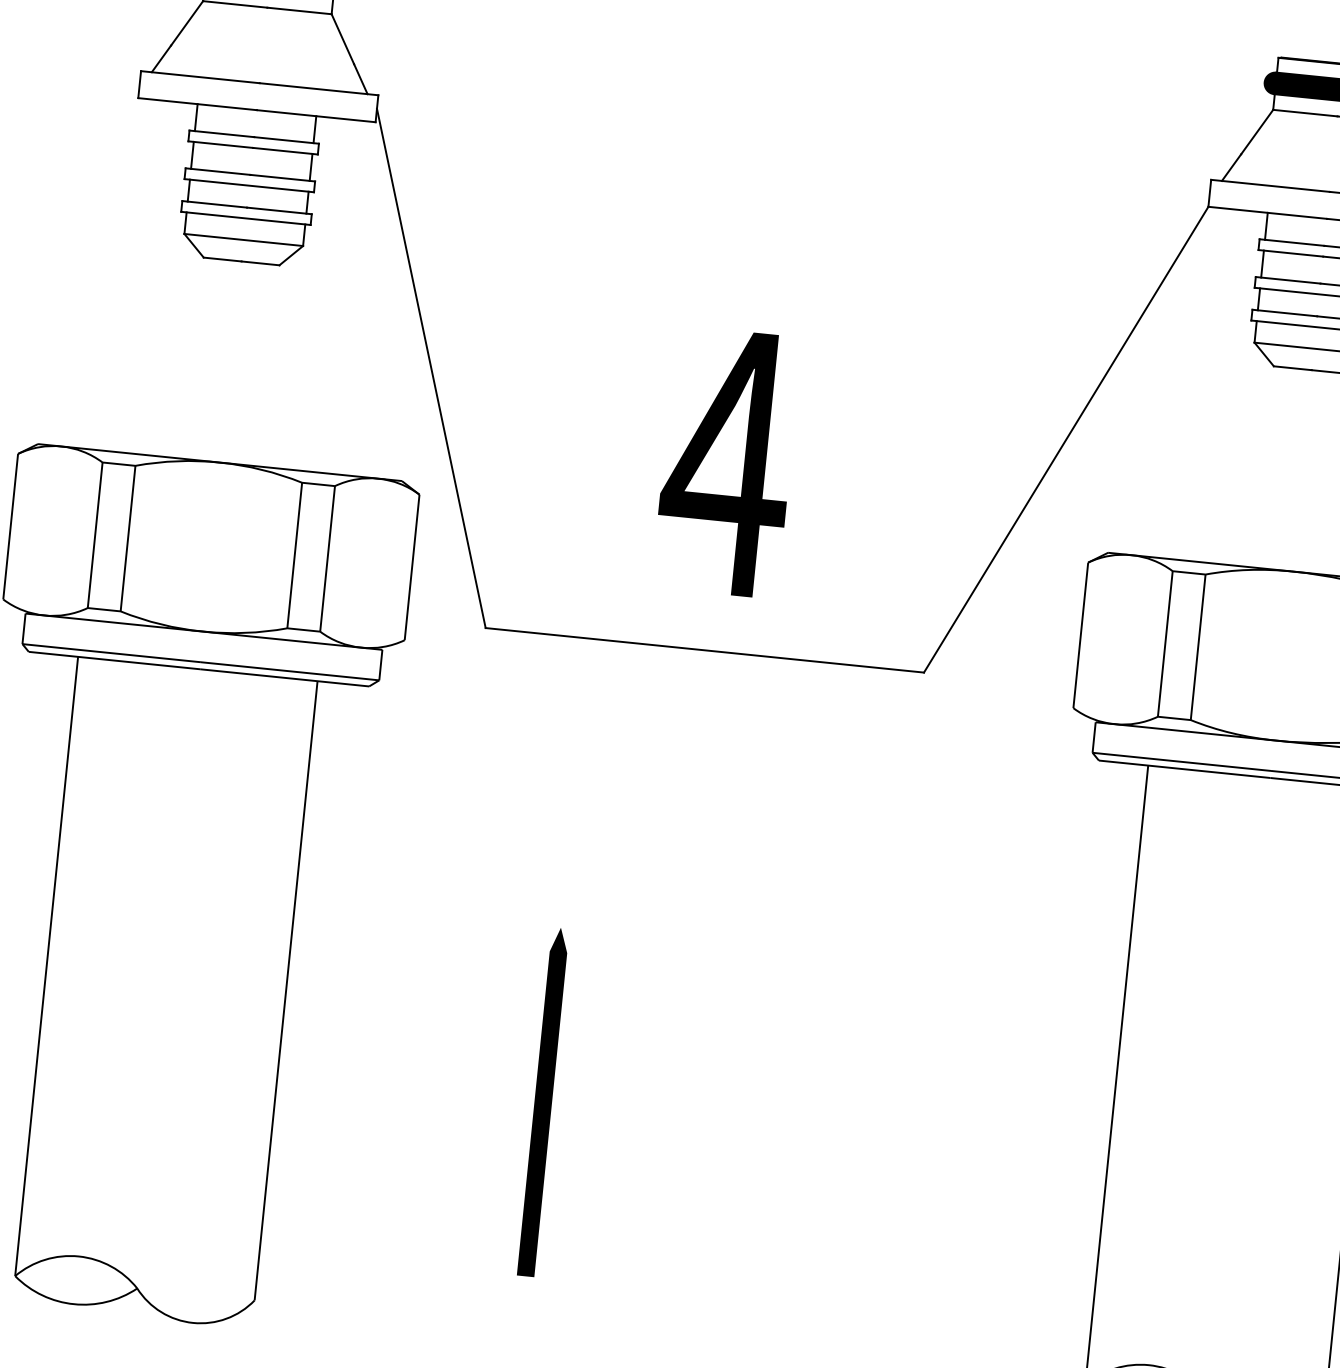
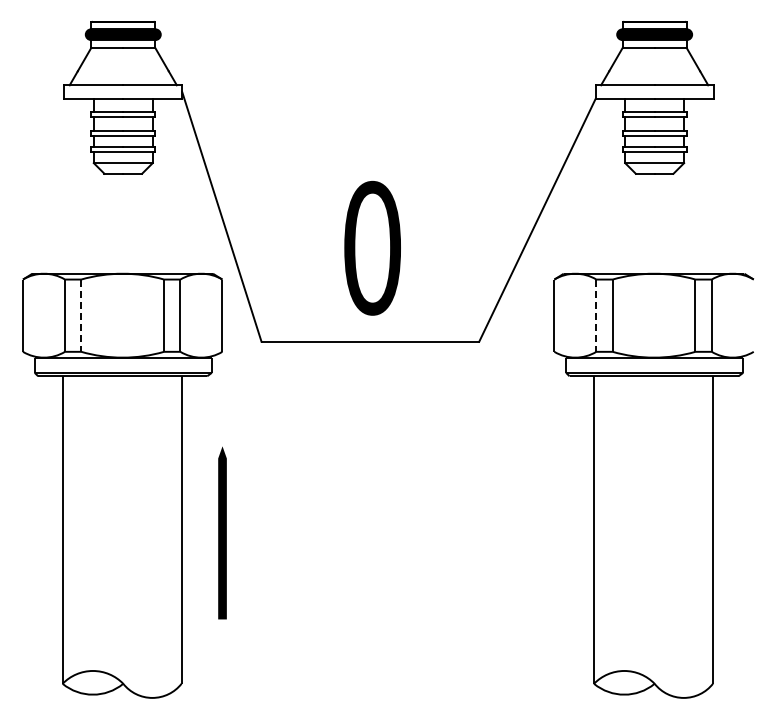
text: (726, 460) -> (371, 247), 4 -> 0
line: (128, 540) -> (81, 316), solid -> dashed
line: (1165, 645) -> (596, 316), solid -> dashed
line: (543, 1101) -> (222, 532), moved

